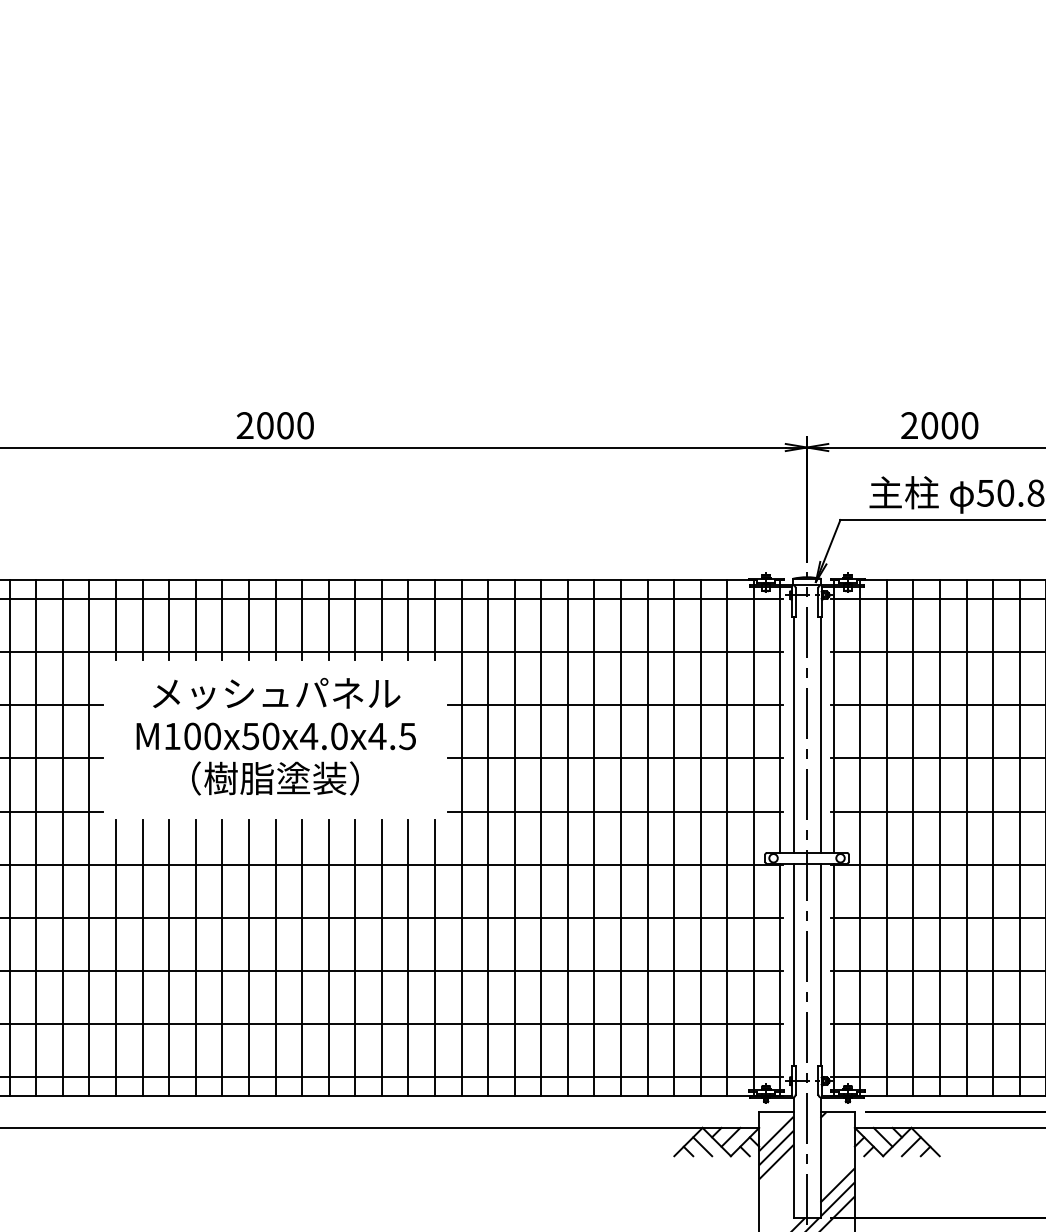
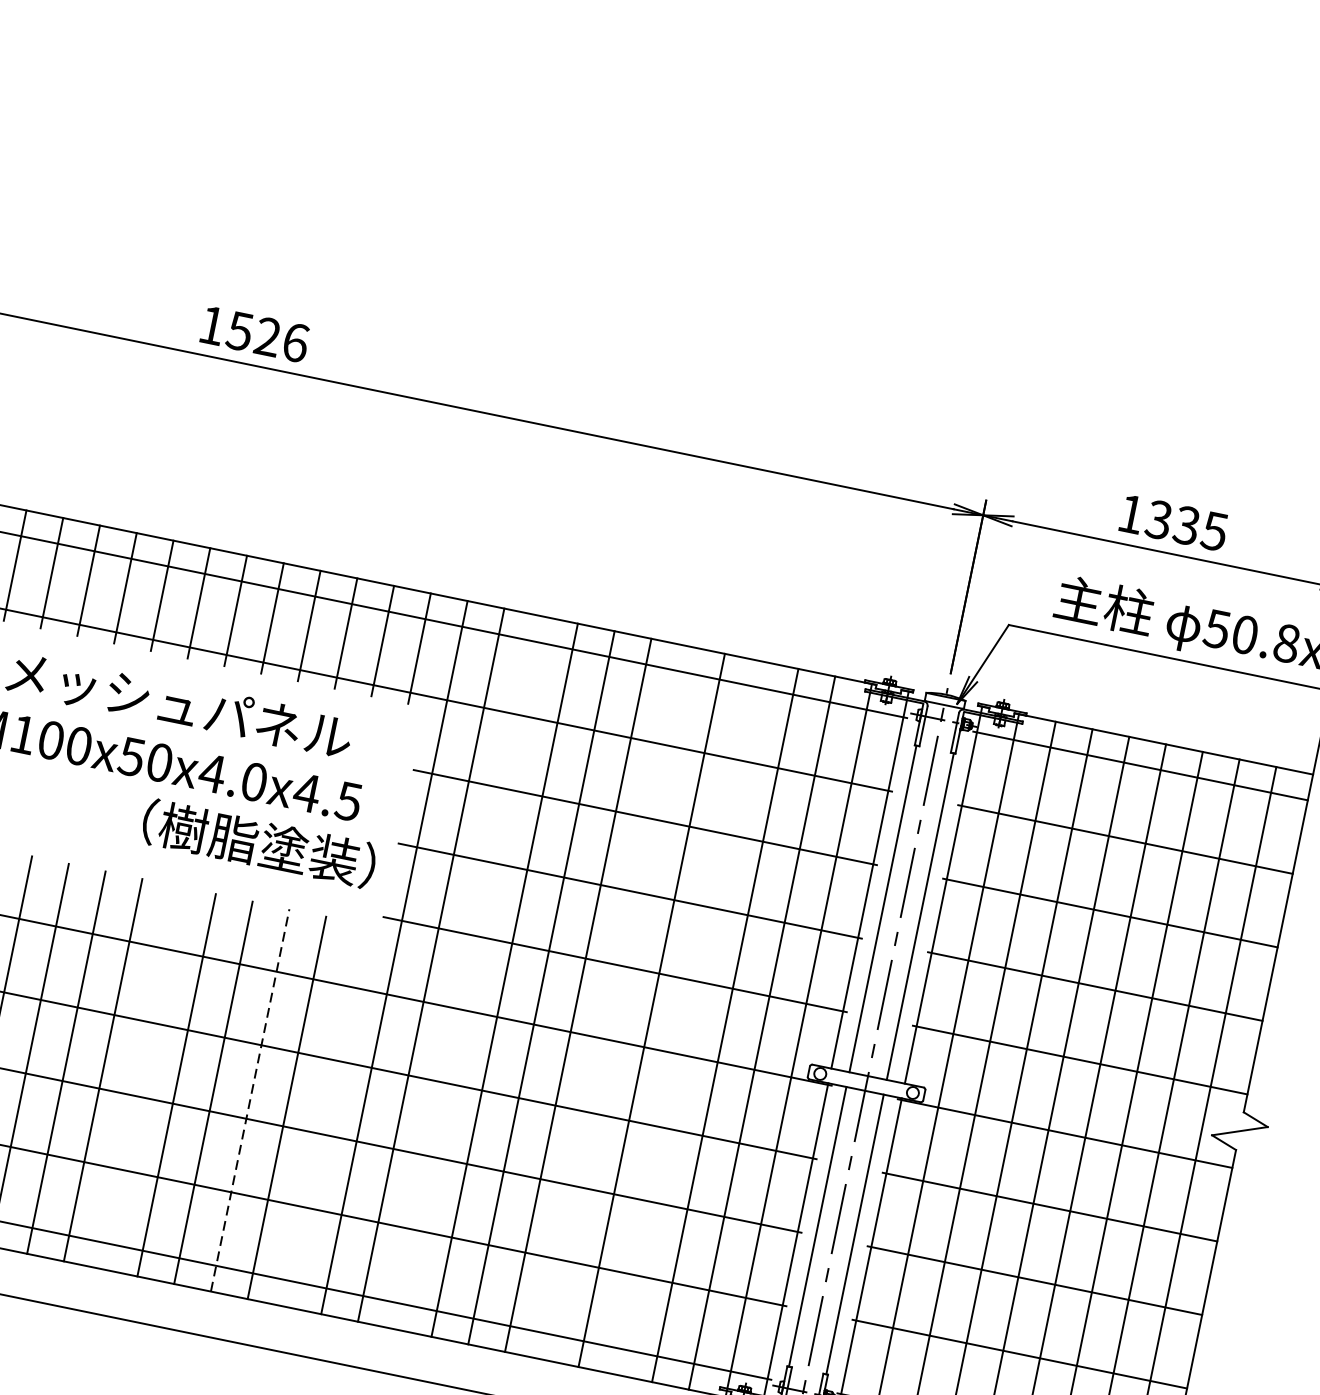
text: (275, 425) -> (254, 333), 2000 -> 1526
text: (939, 425) -> (1172, 522), 2000 -> 1335
text: (275, 778) -> (259, 843), moved
line: (514, 838) -> (467, 973), removed
line: (621, 838) -> (615, 1003), removed
line: (674, 838) -> (688, 1018), removed
line: (302, 957) -> (140, 1077), removed
line: (381, 957) -> (249, 1099), solid -> dashed
line: (434, 957) -> (323, 1114), removed

